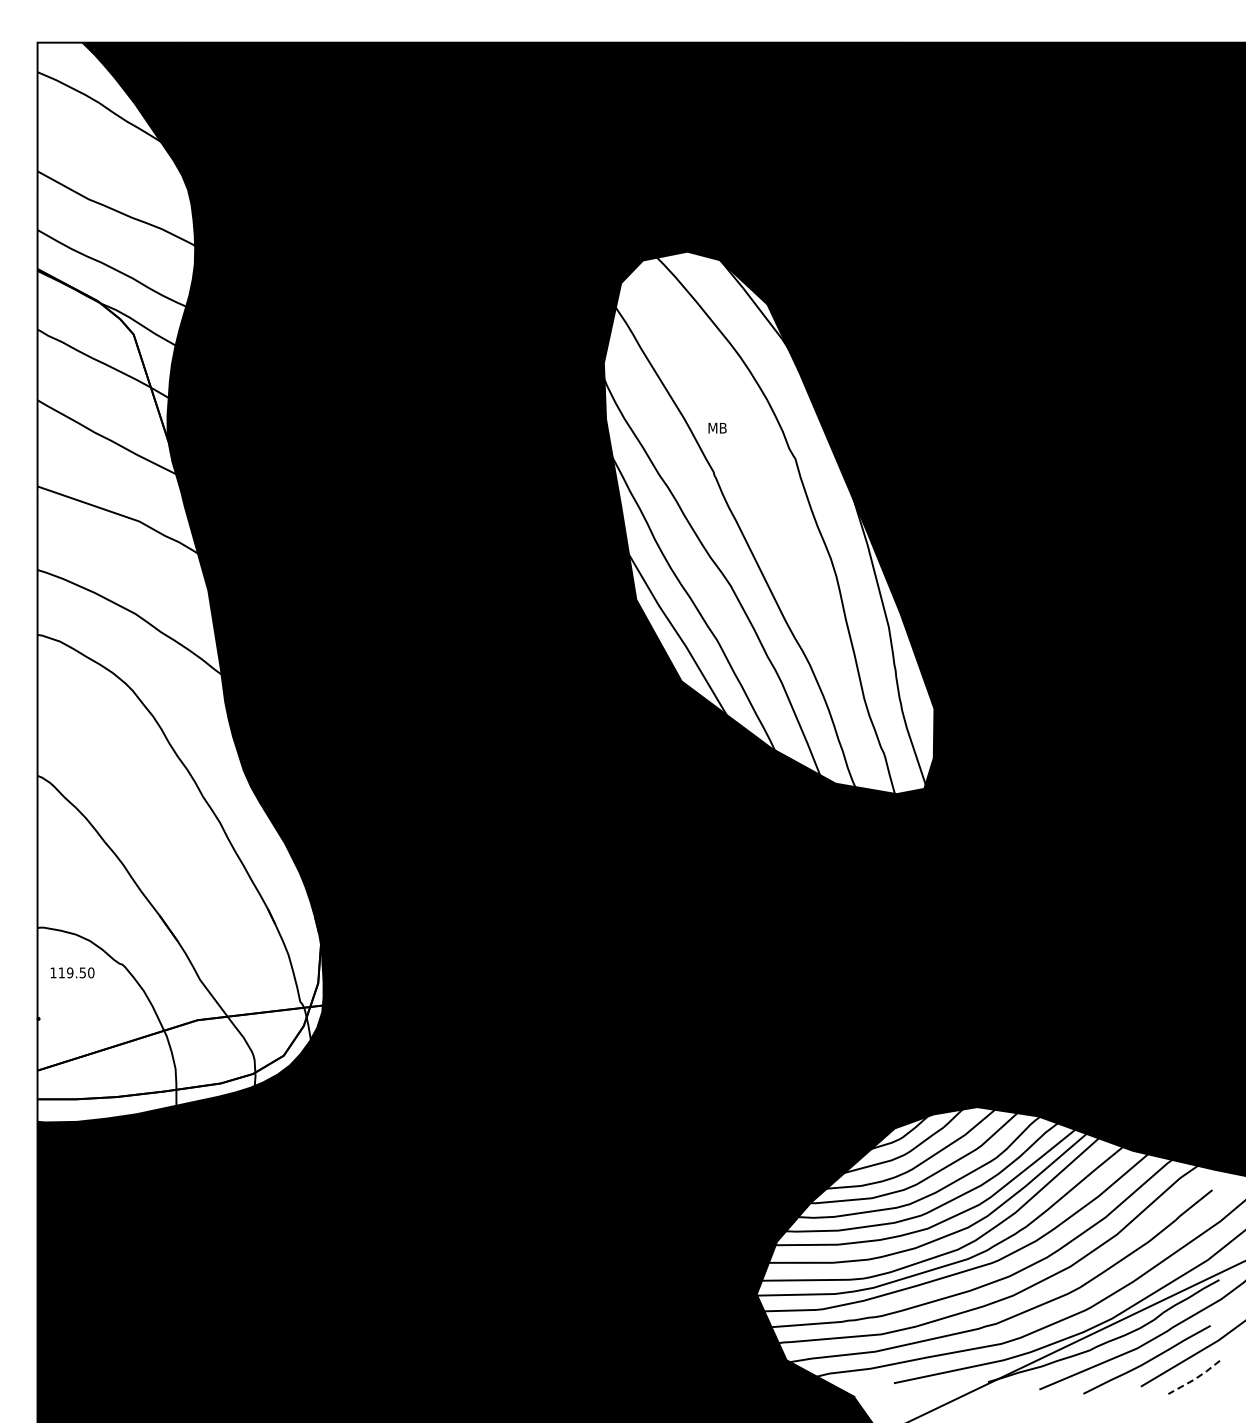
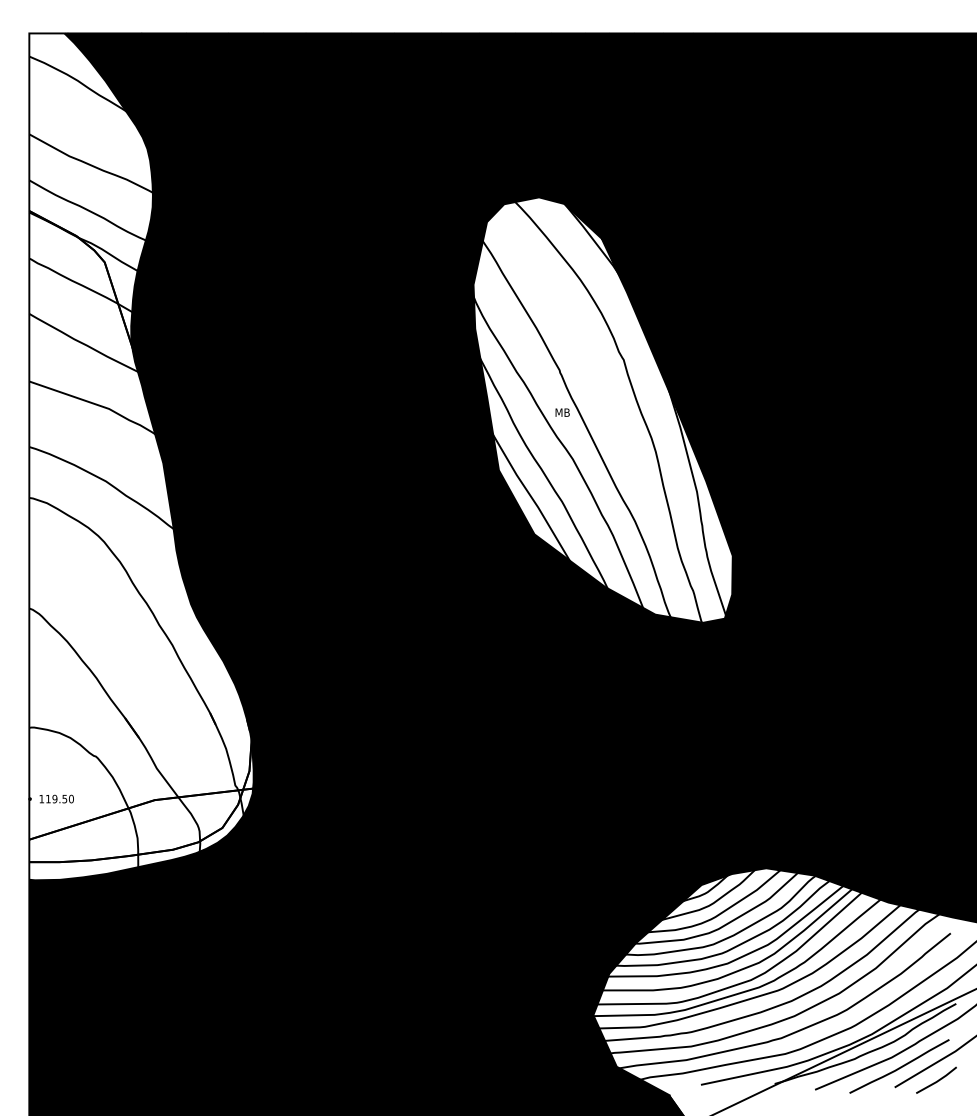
text: (717, 427) -> (562, 412), moved
text: (72, 972) -> (56, 798), moved
line: (1195, 1379) -> (937, 1081), dashed -> solid

